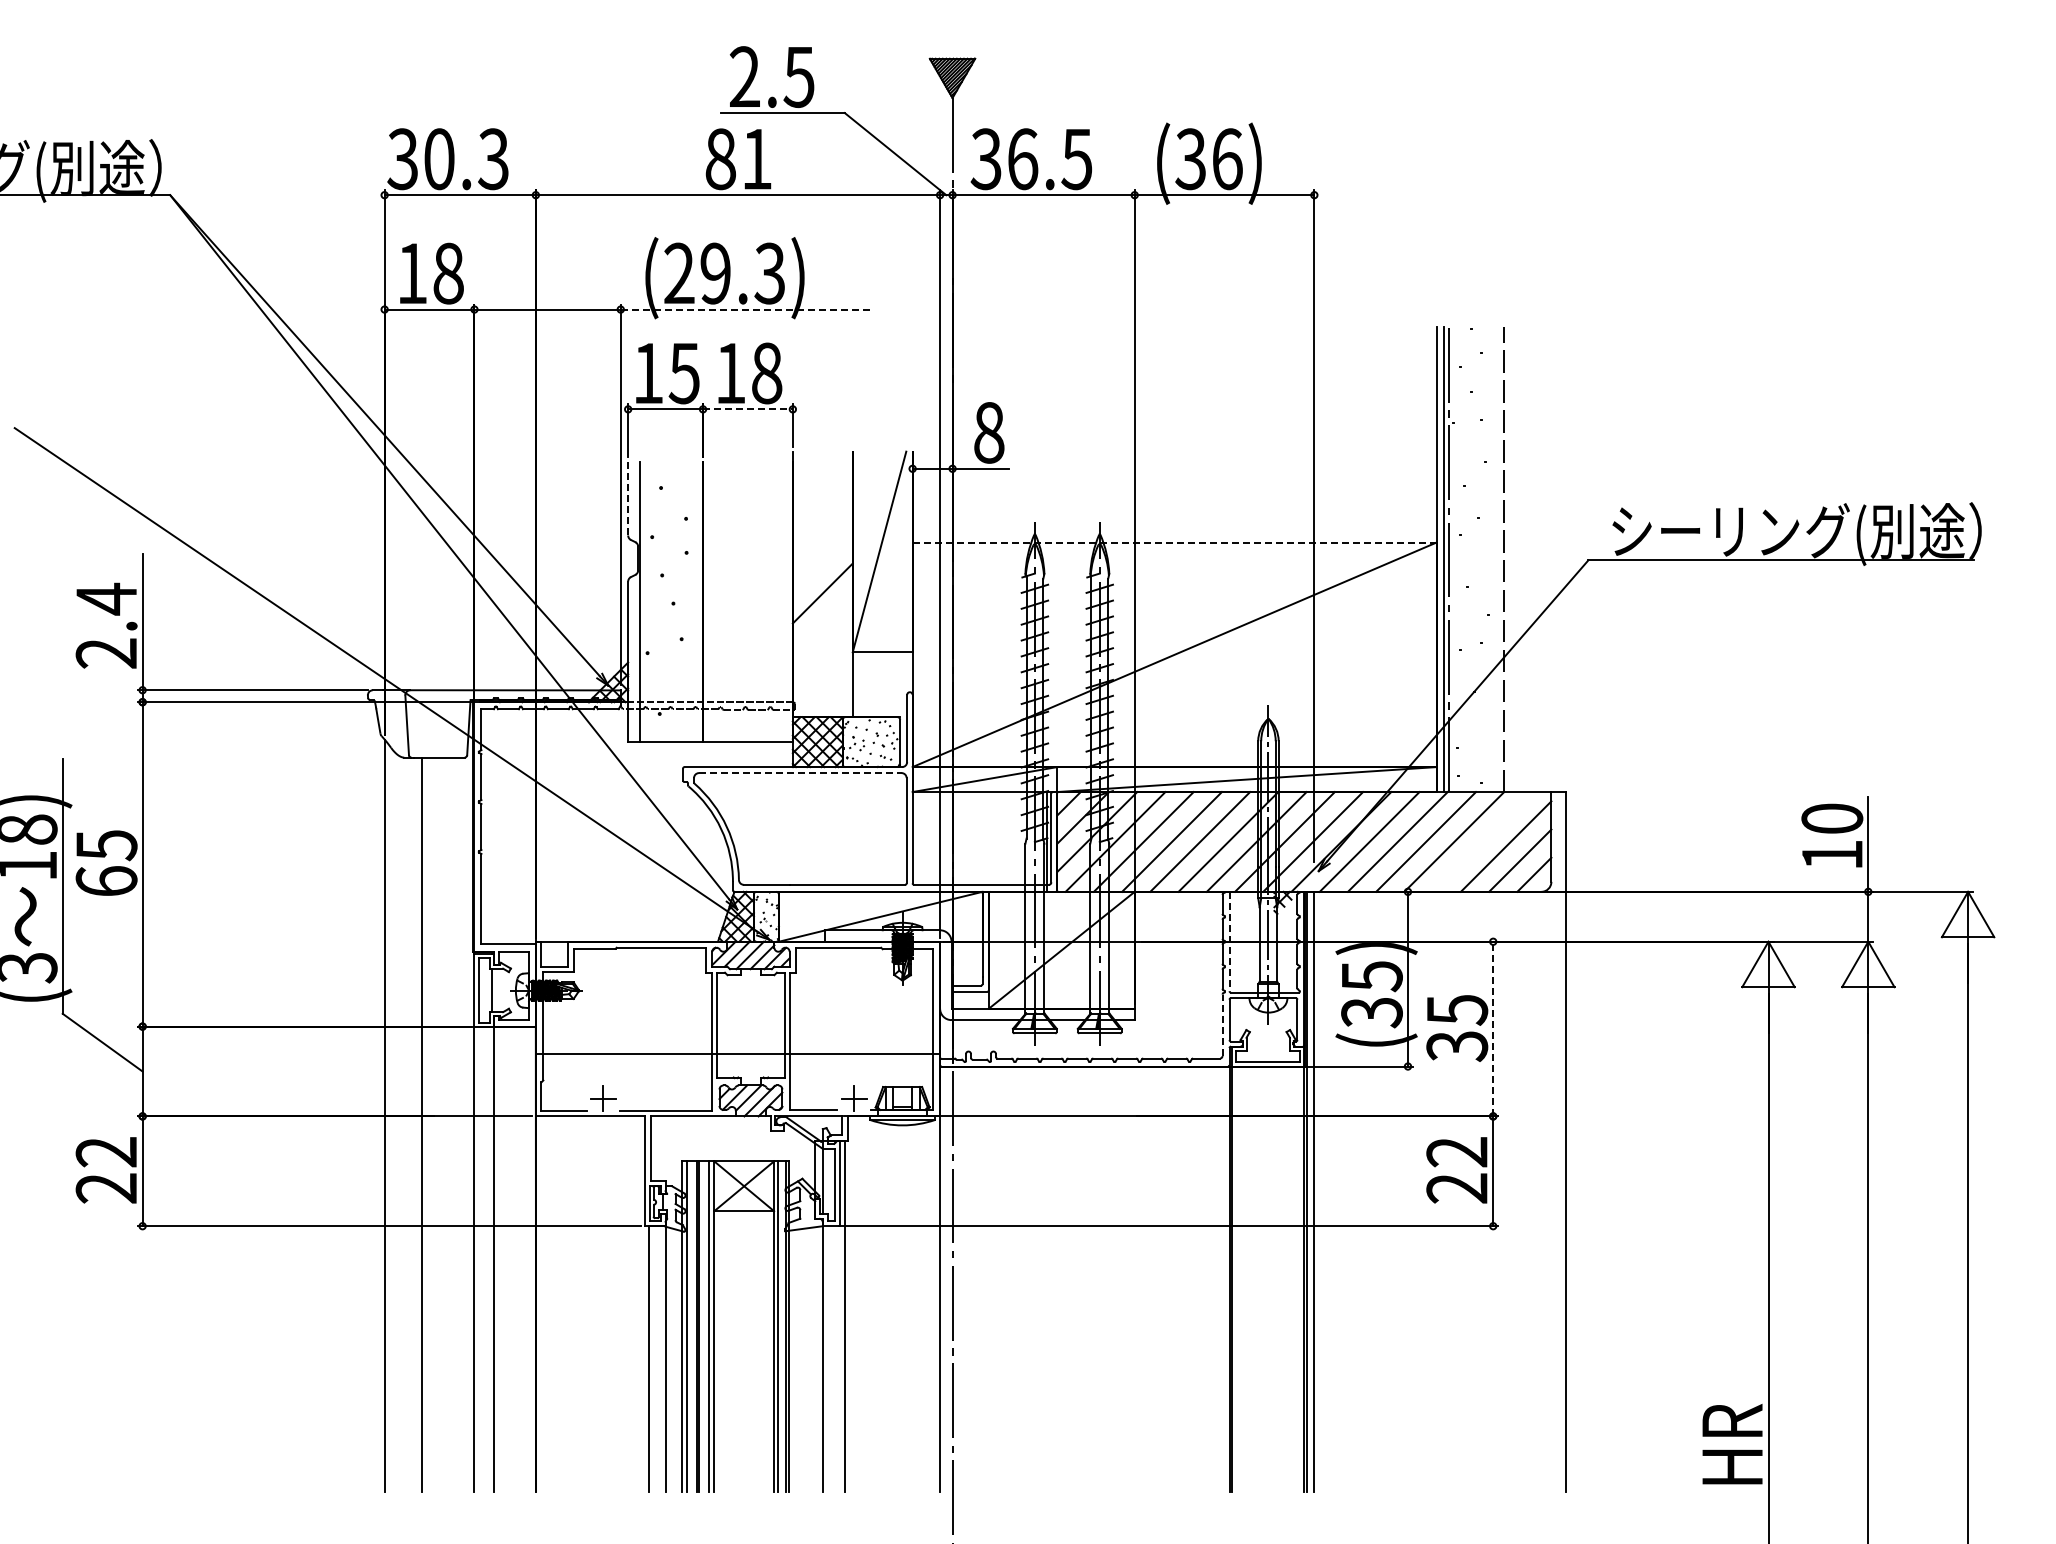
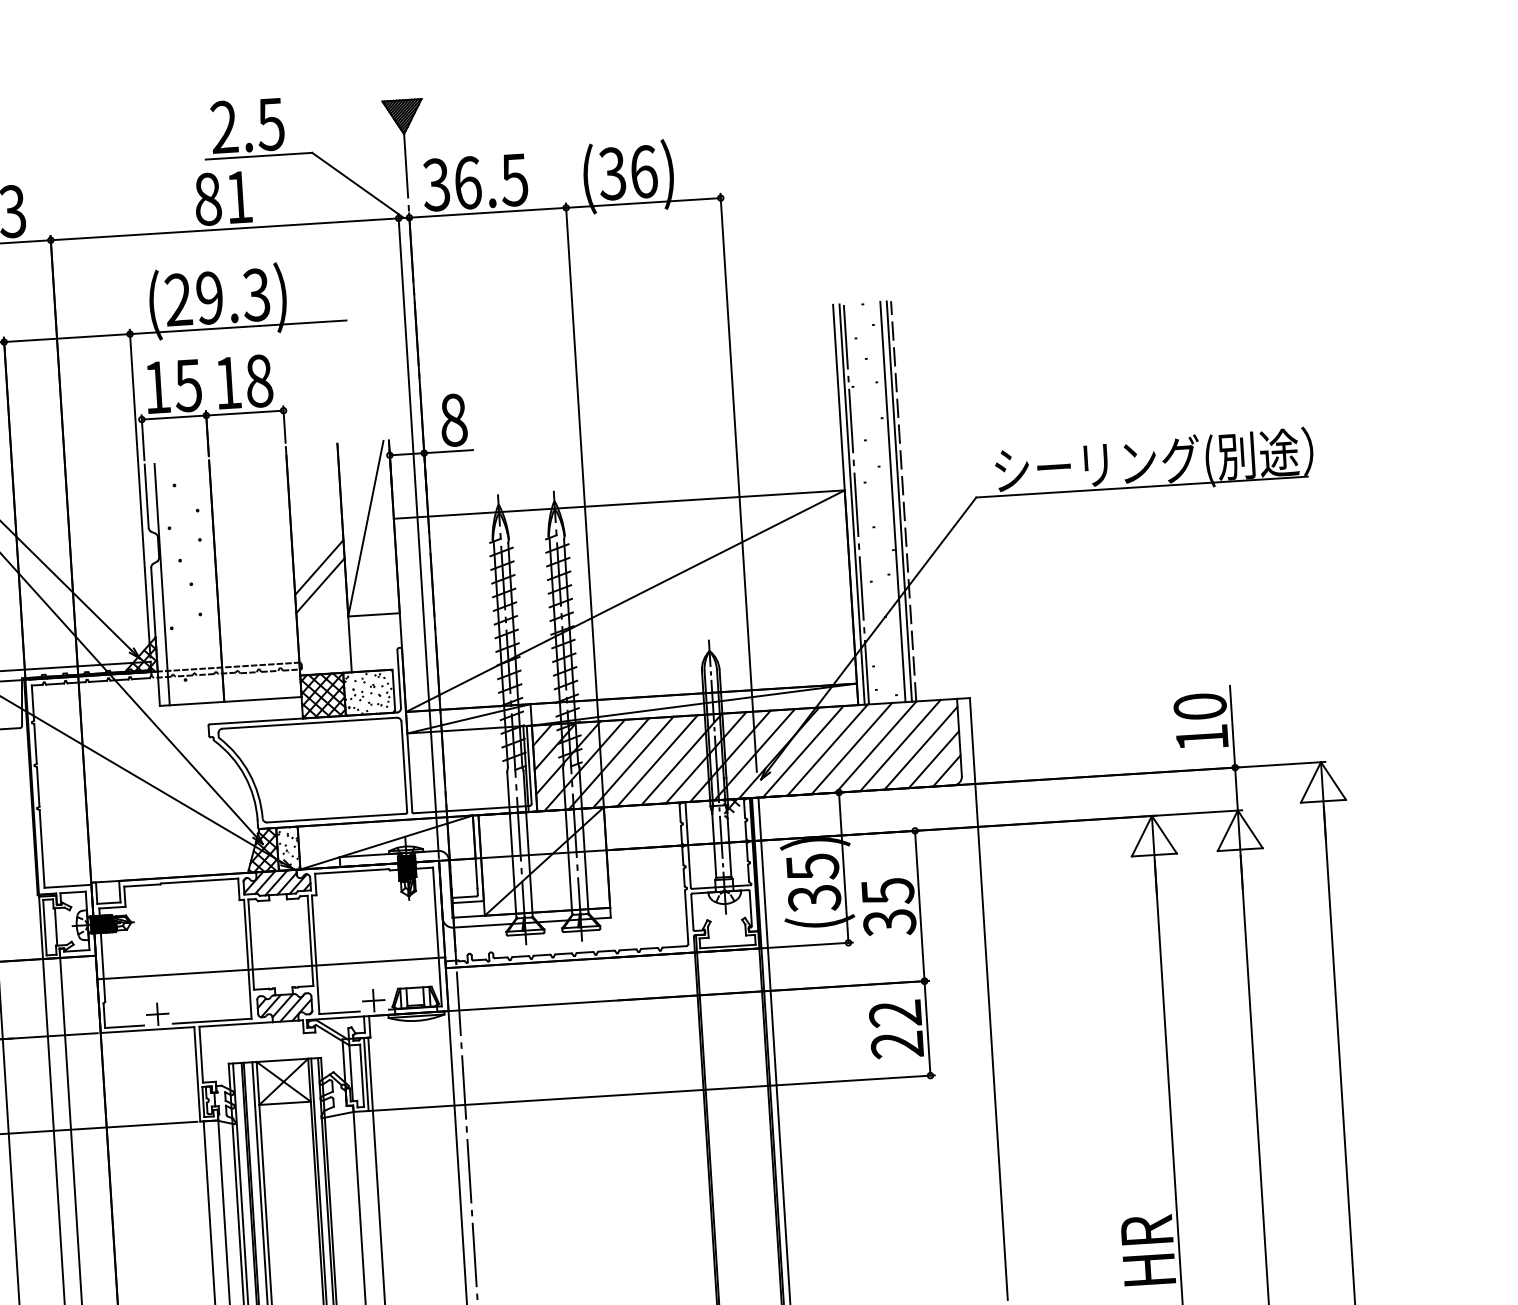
line: (746, 309) -> (238, 327), dashed -> solid
line: (747, 409) -> (244, 413), dashed -> solid
line: (628, 498) -> (146, 496), dashed -> solid
line: (1174, 542) -> (619, 504), dashed -> solid
line: (1491, 559) -> (892, 502), added
line: (1499, 559) -> (899, 501), added
line: (822, 614) -> (320, 585), added
line: (800, 773) -> (309, 723), dashed -> solid
line: (1482, 841) -> (900, 745), added
line: (1229, 941) -> (688, 844), dashed -> solid
line: (1222, 1025) -> (686, 917), dashed -> solid
line: (1493, 1028) -> (920, 905), dashed -> solid

